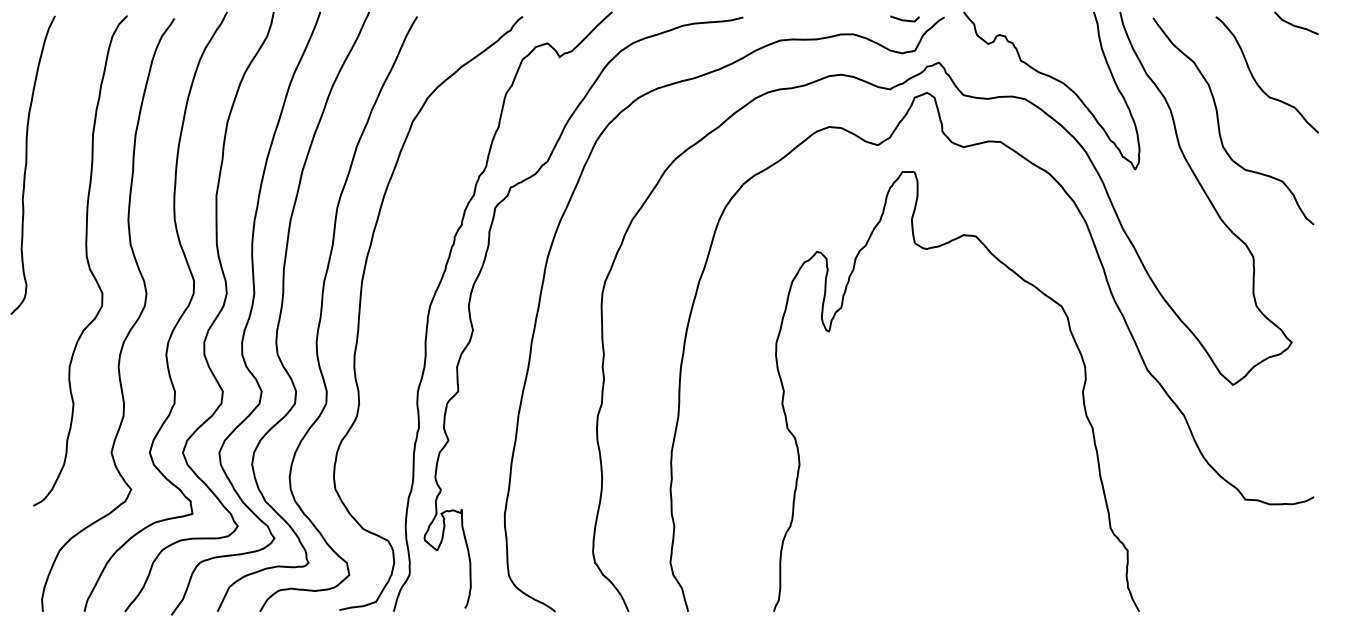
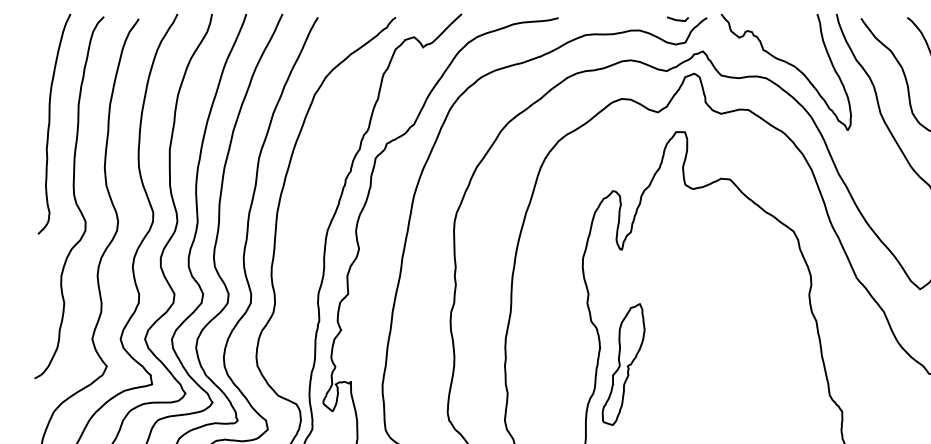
curve: (27, 163) -> (50, 122), moved
part: (831, 486) -> (623, 364), added

